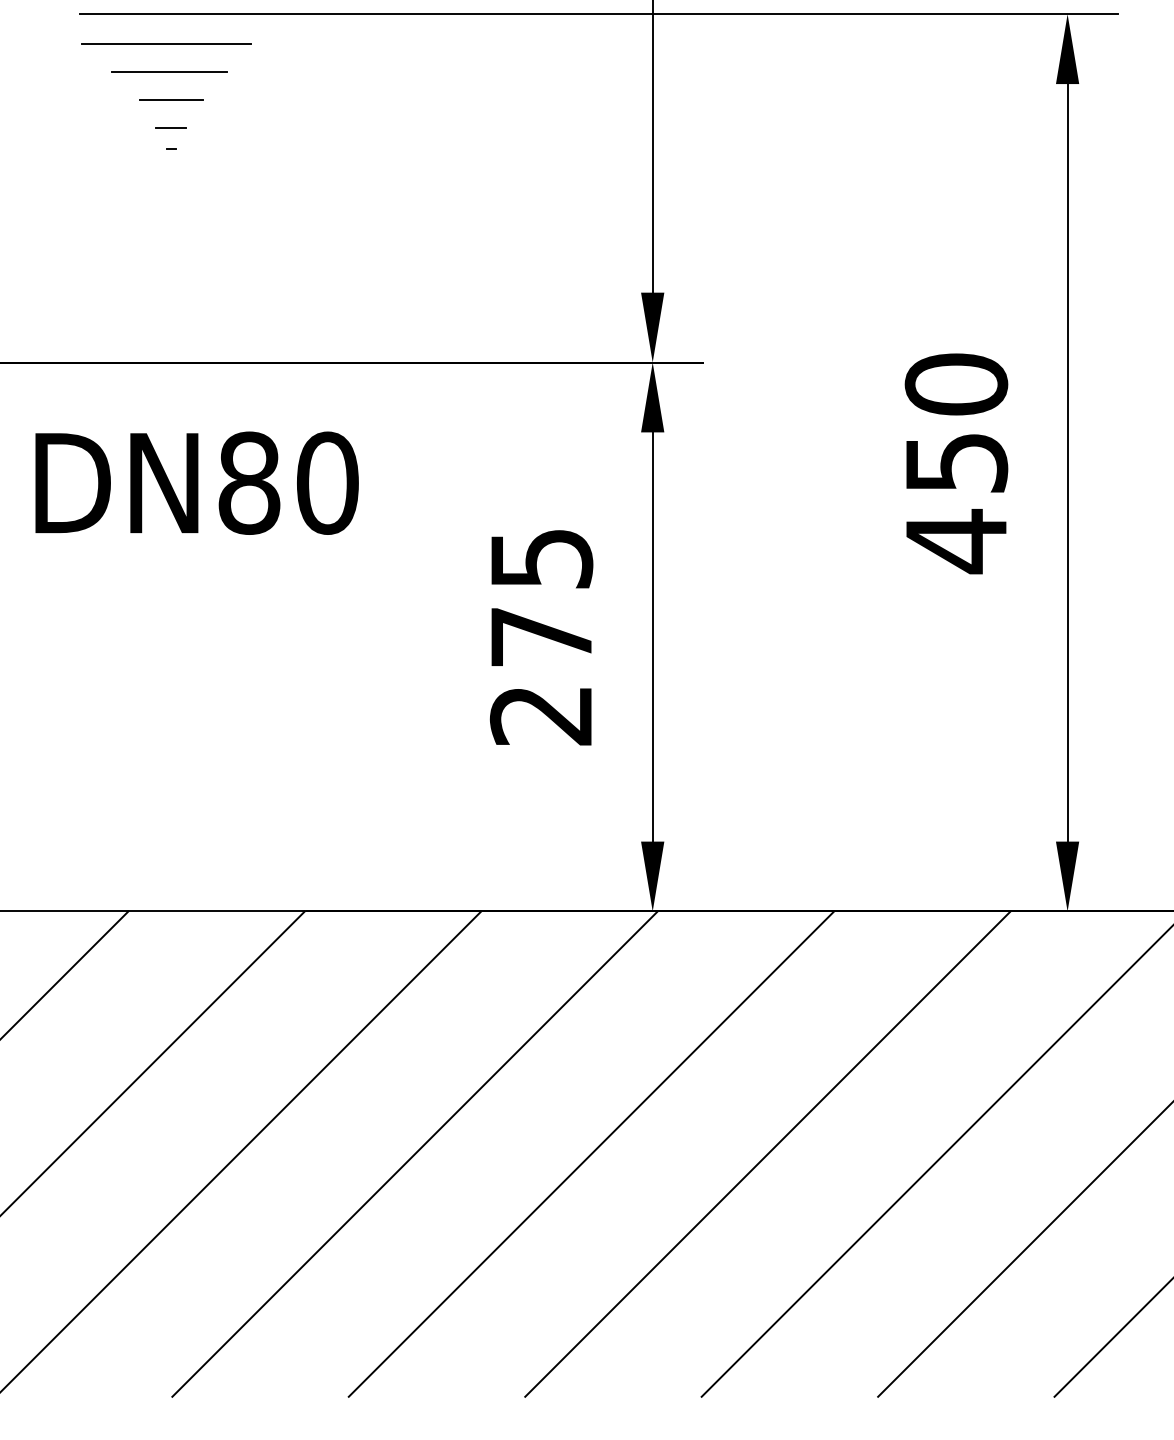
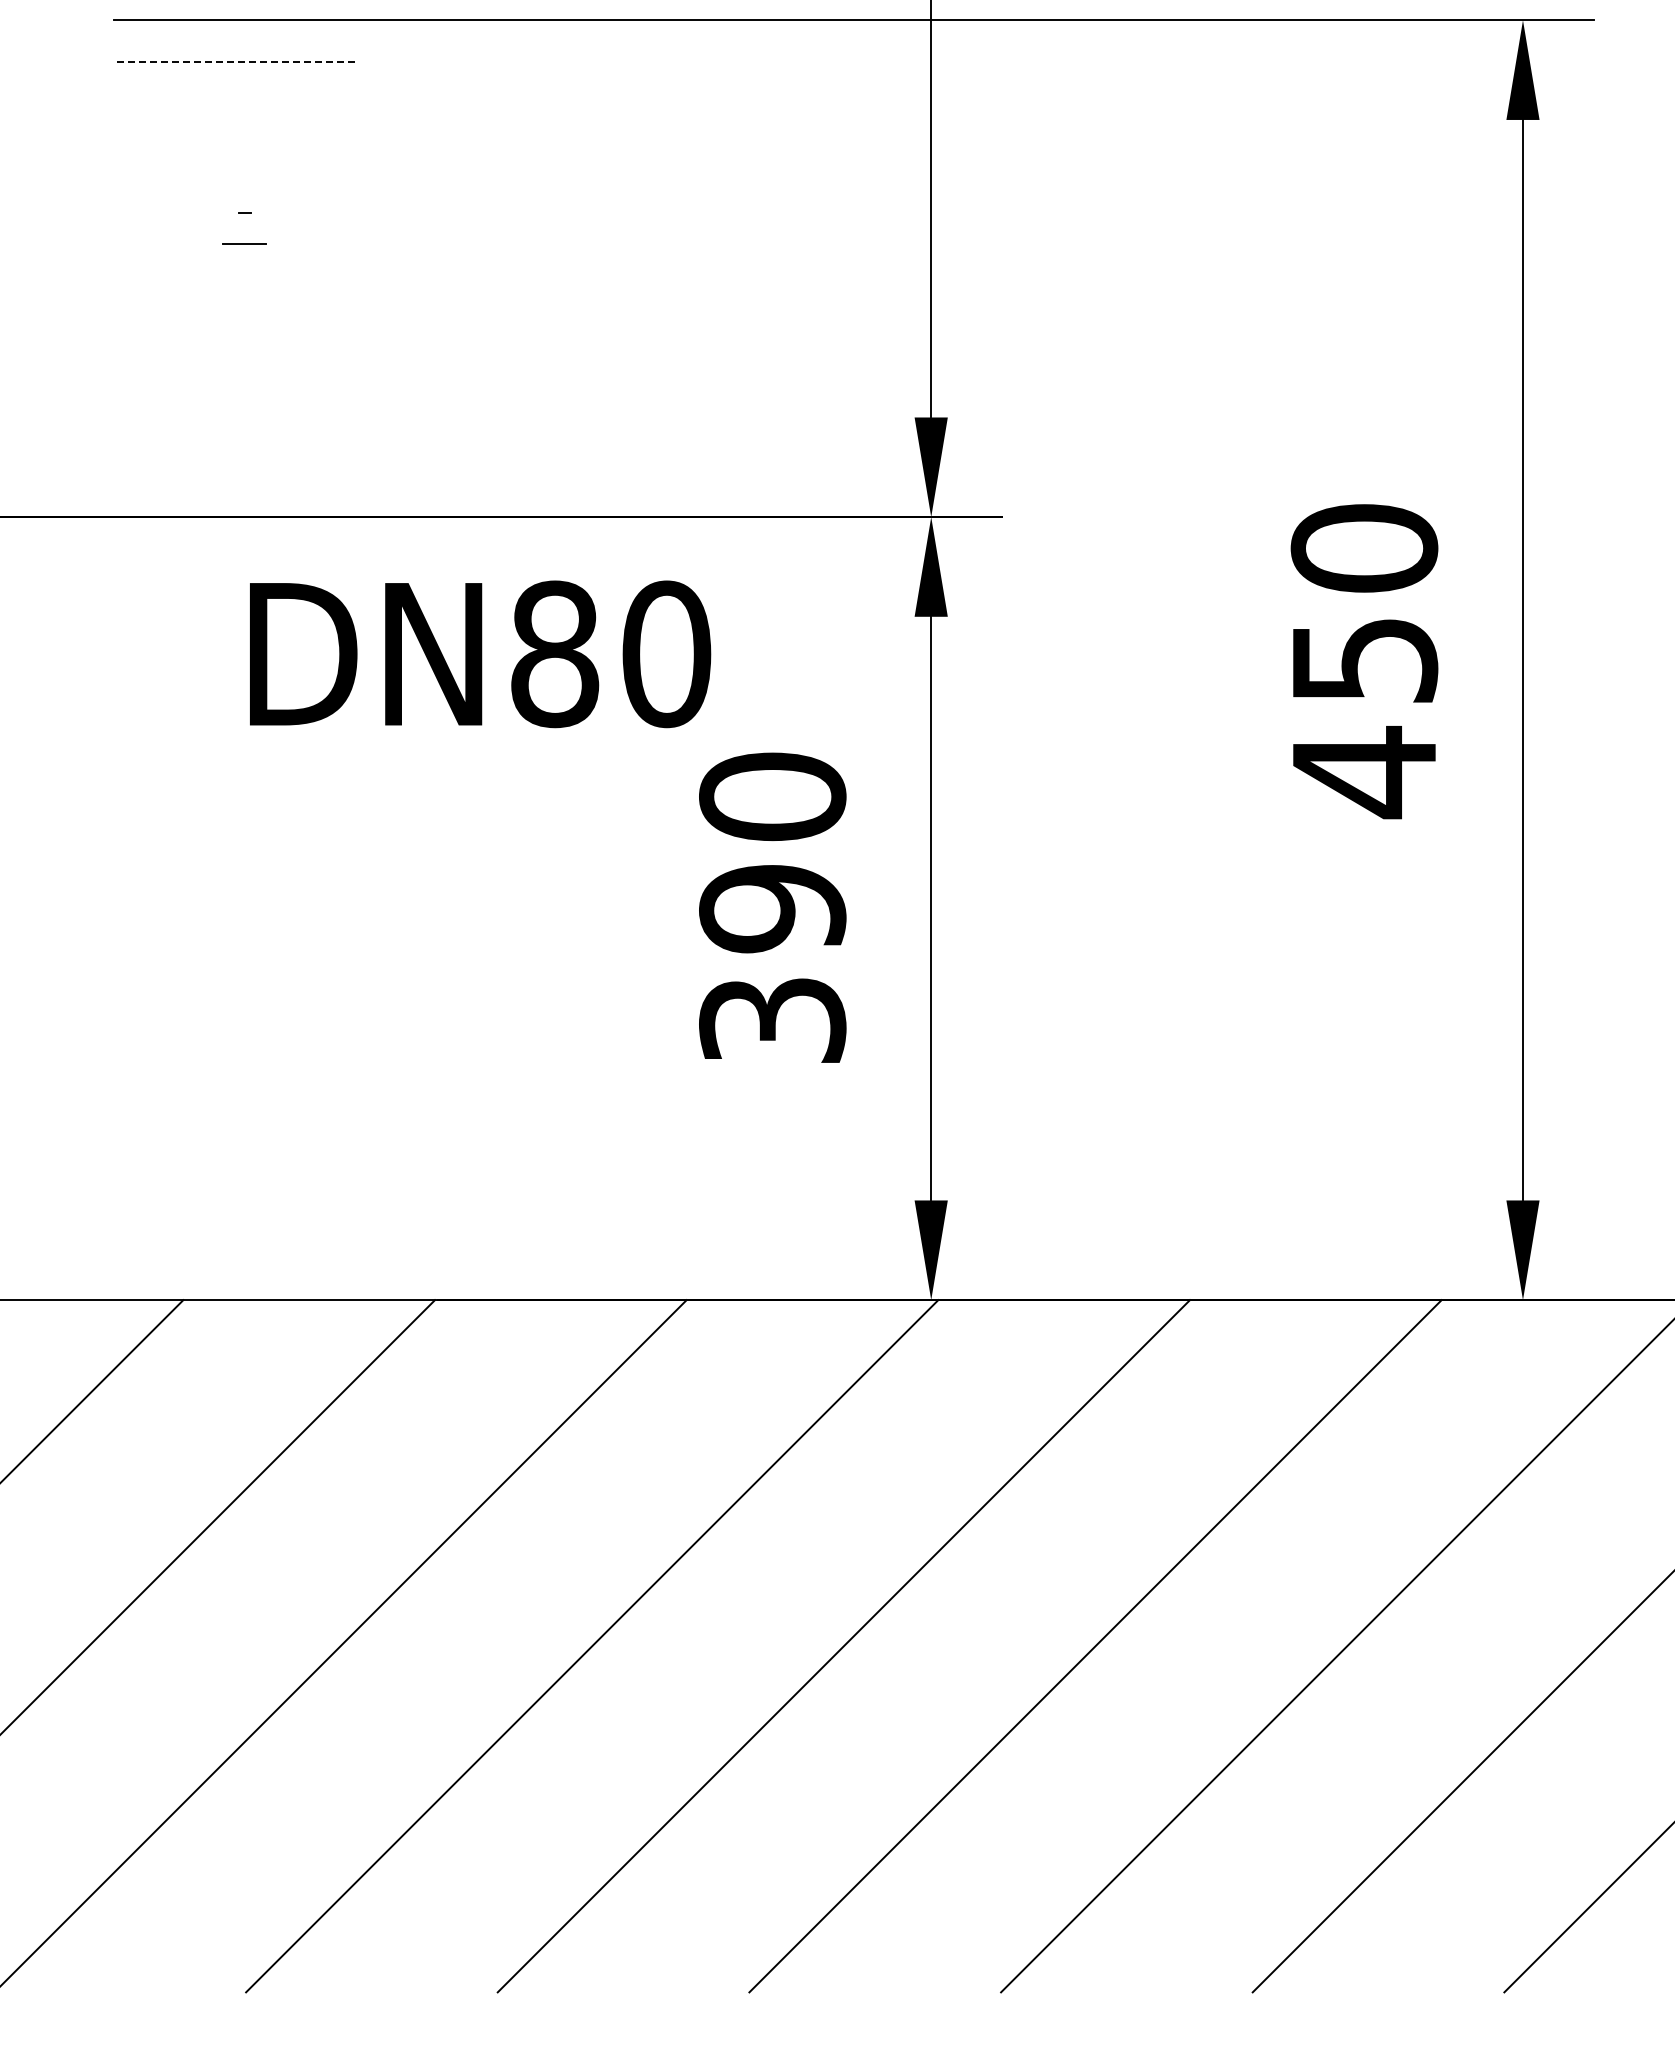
line: (167, 43) -> (238, 62), solid -> dashed
line: (169, 71) -> (241, 102), removed
line: (171, 100) -> (244, 143), removed
line: (171, 127) -> (244, 243), moved
text: (197, 483) -> (480, 654), moved
text: (541, 636) -> (772, 907), 275 -> 390

